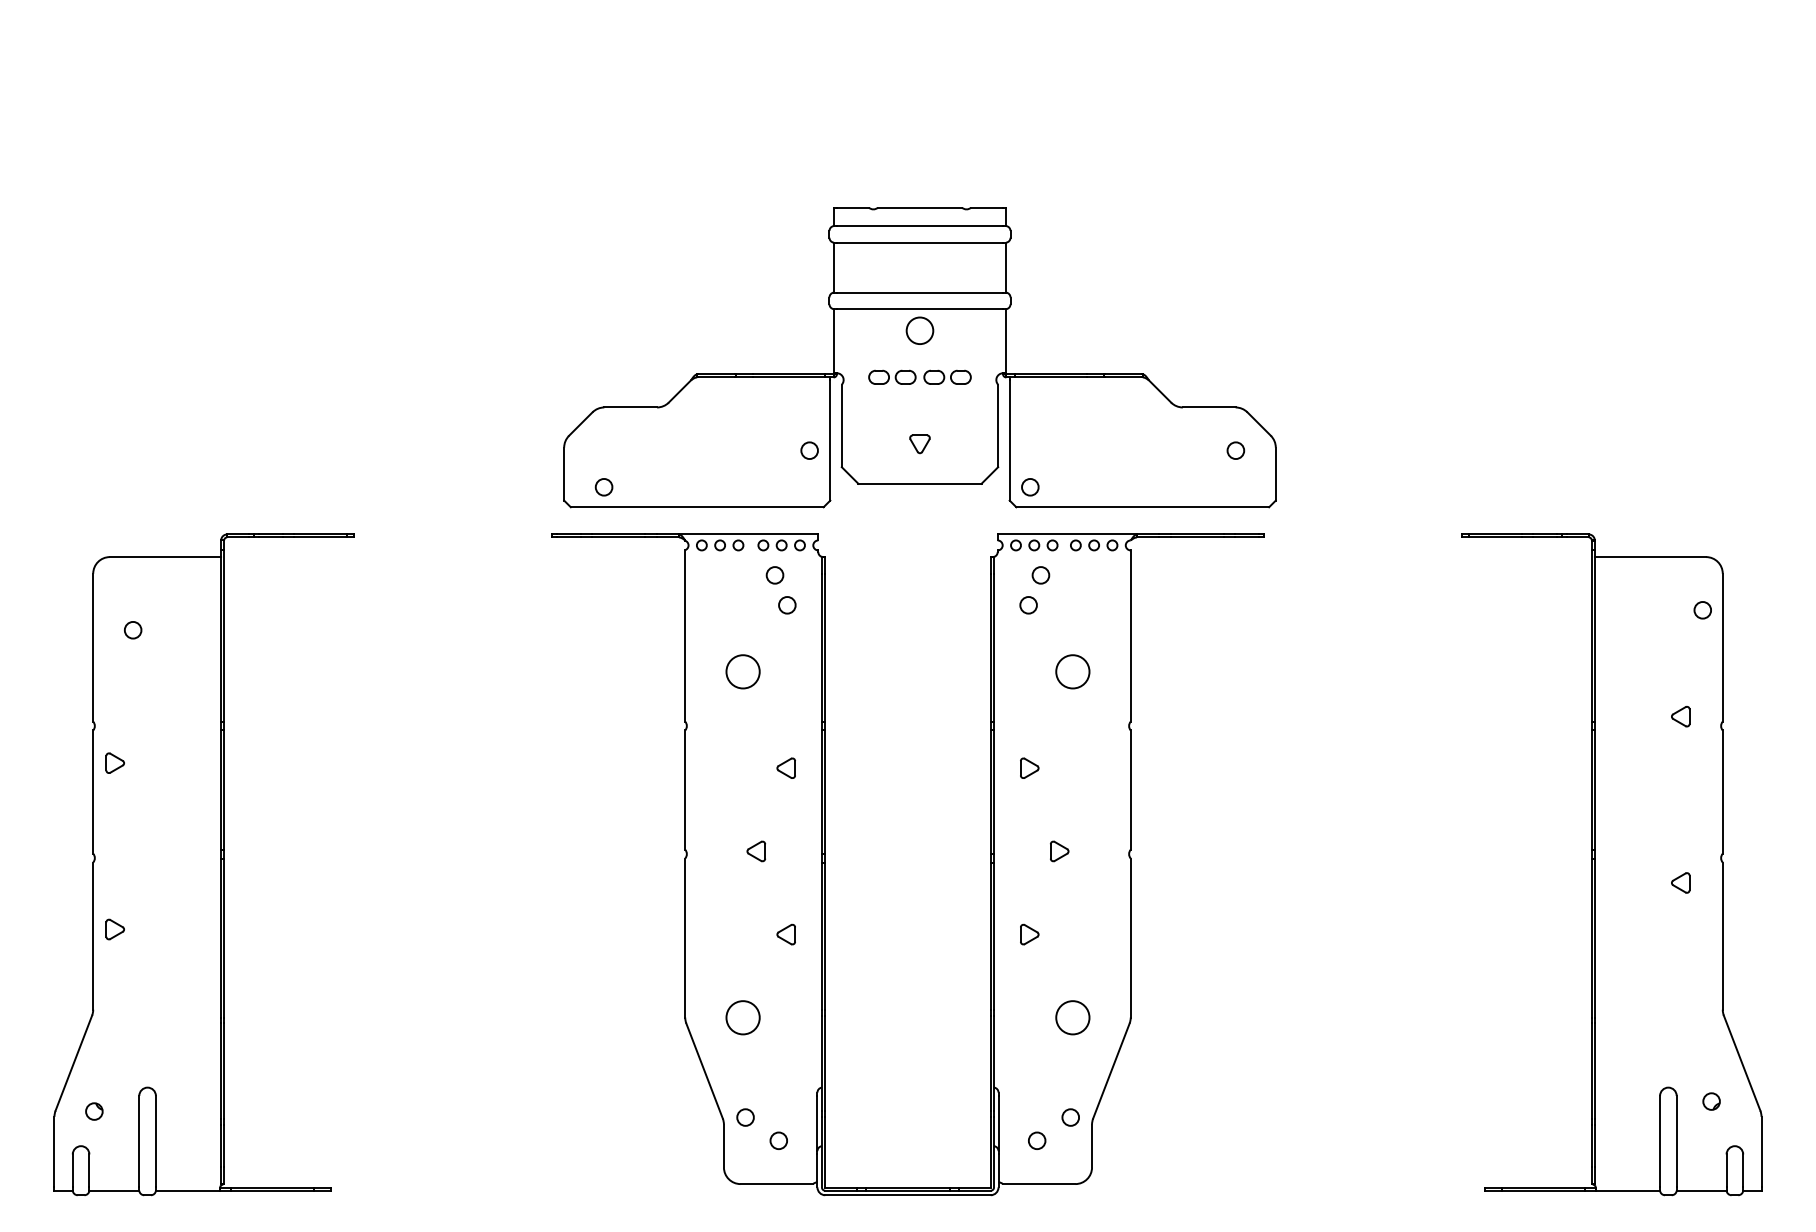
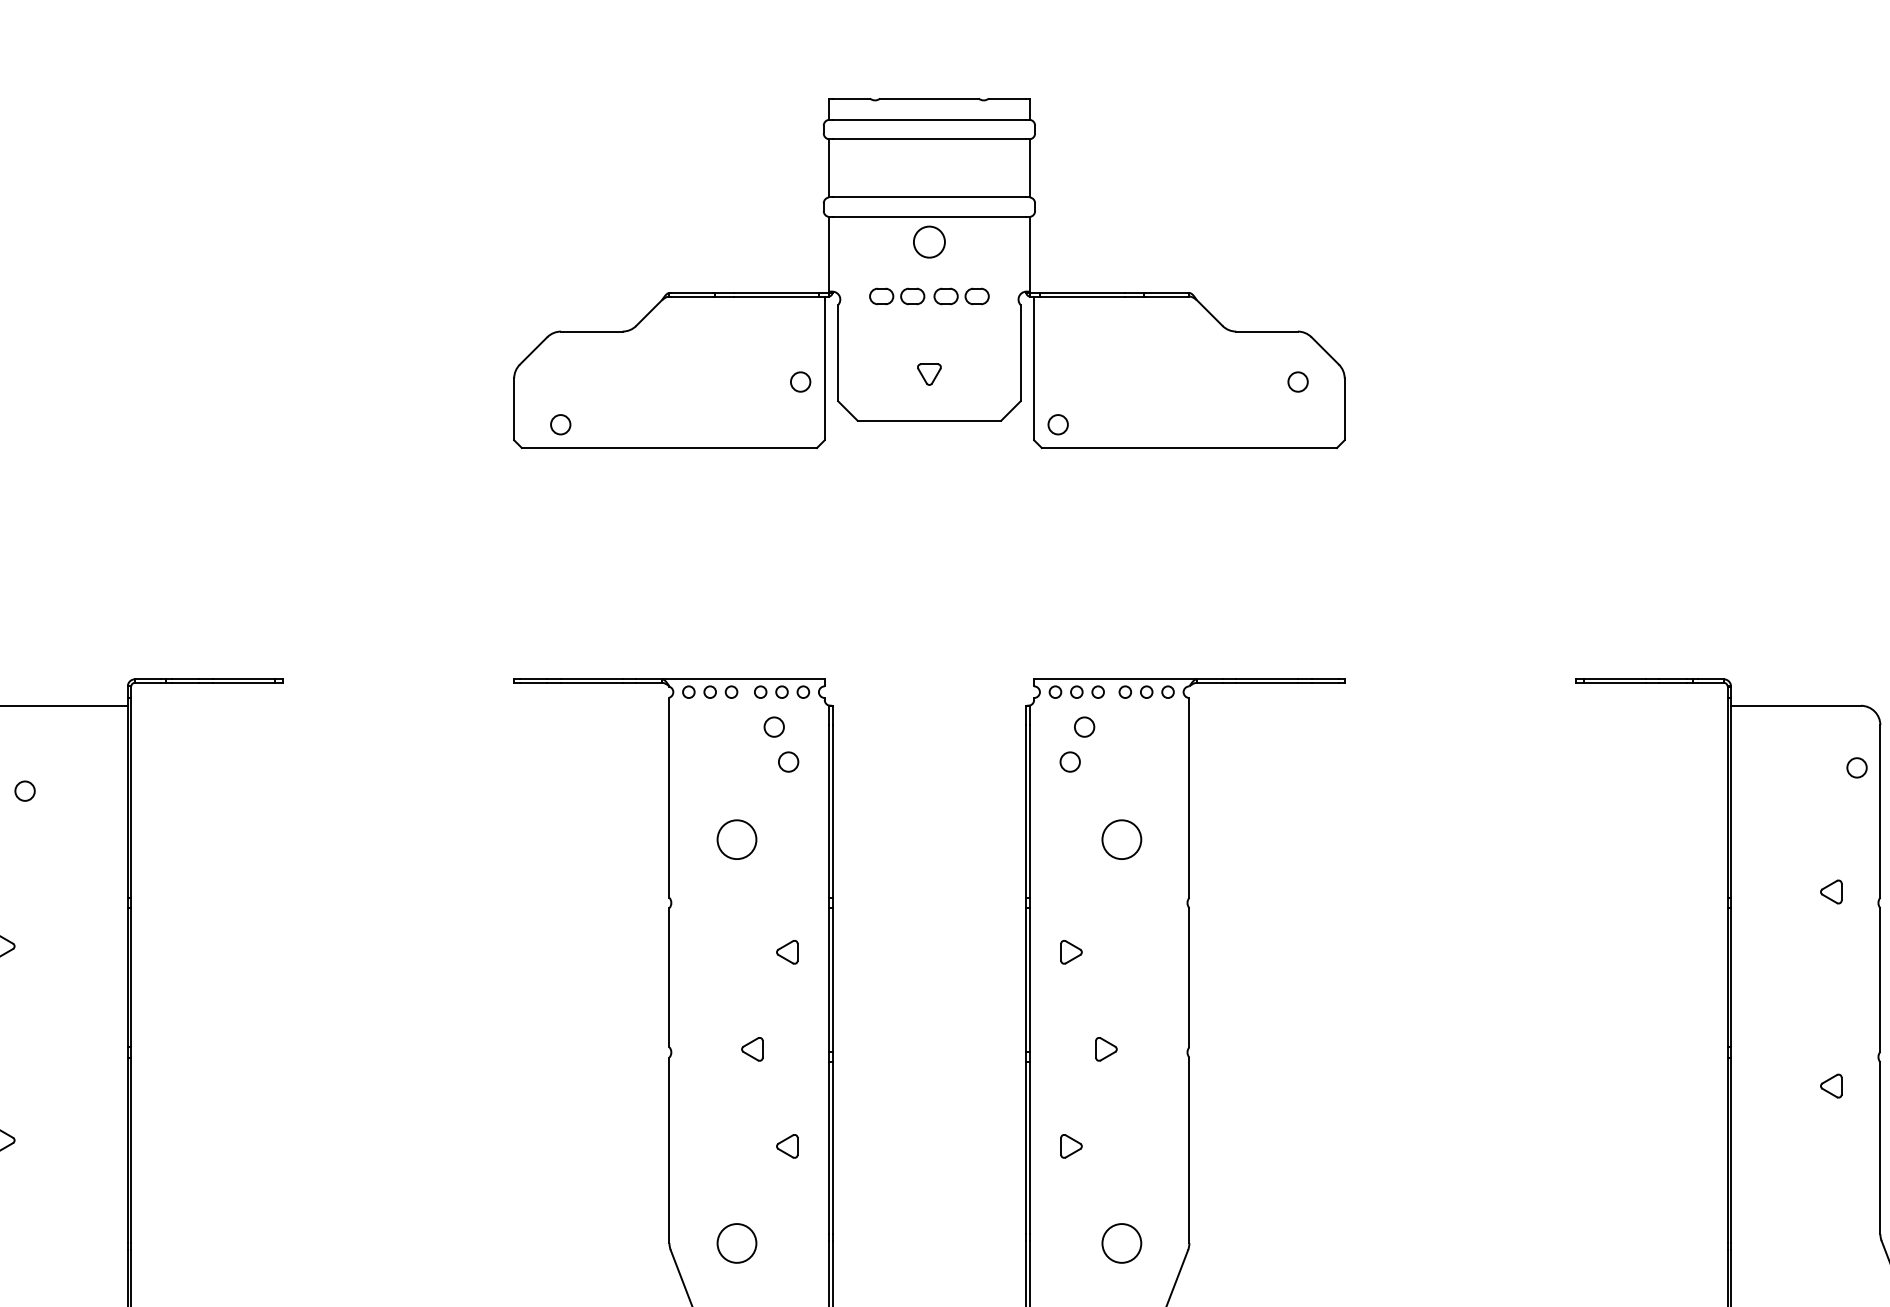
part: (919, 357) -> (928, 273), moved

